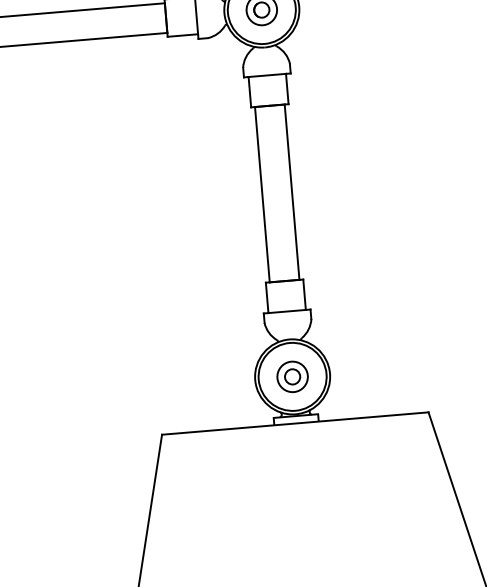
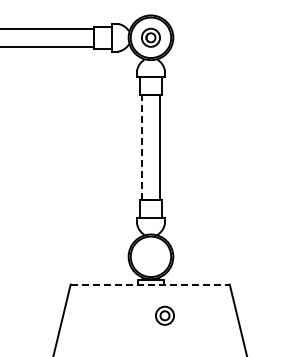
line: (262, 193) -> (142, 146), solid -> dashed
part: (291, 376) -> (164, 315), moved
line: (295, 423) -> (150, 284), solid -> dashed

